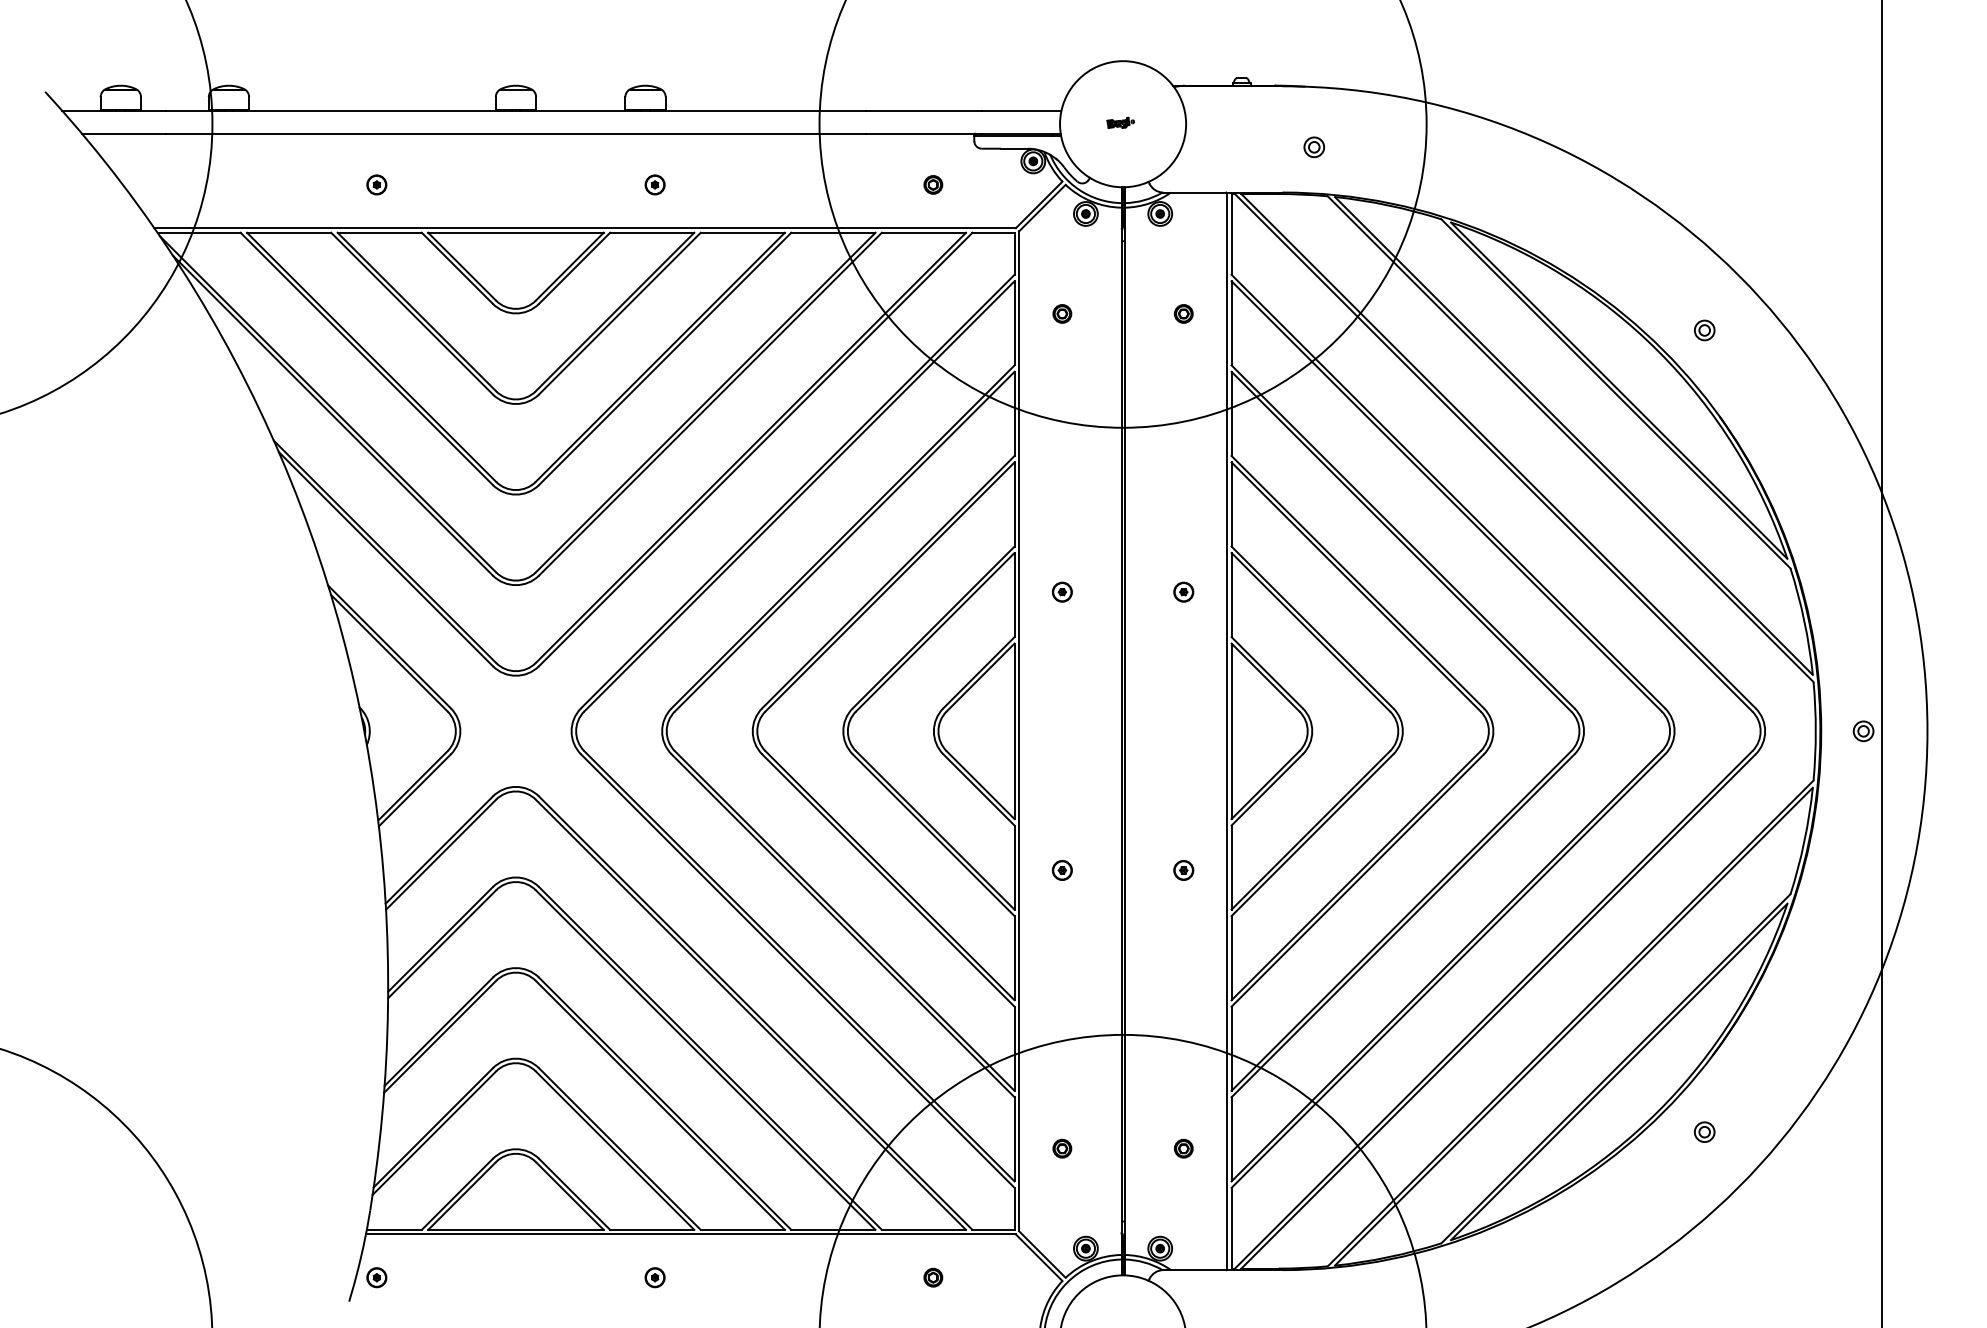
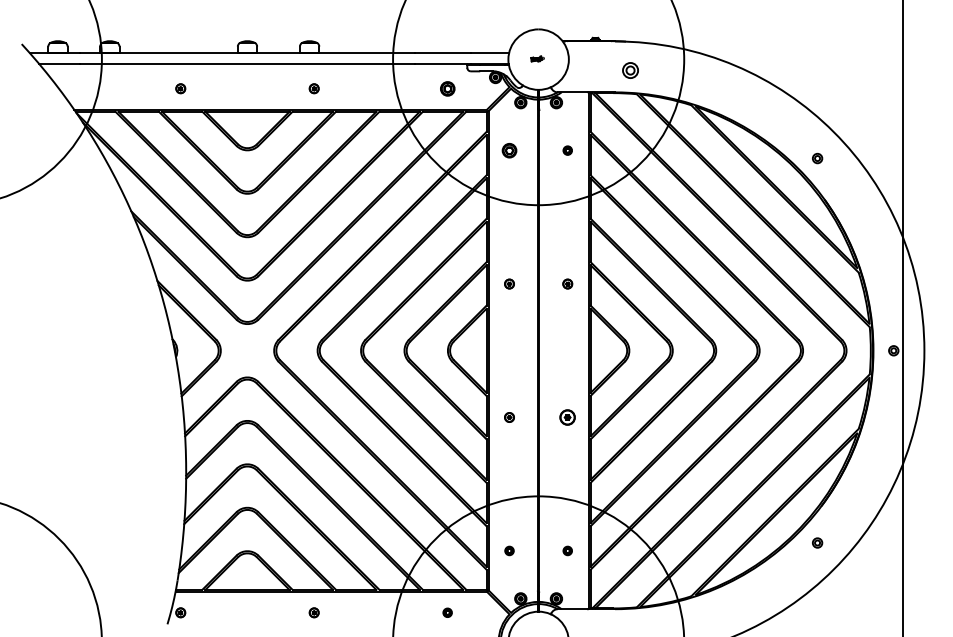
part: (1312, 146) -> (629, 70), size x1.6
part: (933, 184) -> (447, 88), size x1.6
part: (1062, 313) -> (509, 150), size x1.6
part: (1183, 870) -> (567, 417), size x1.6

